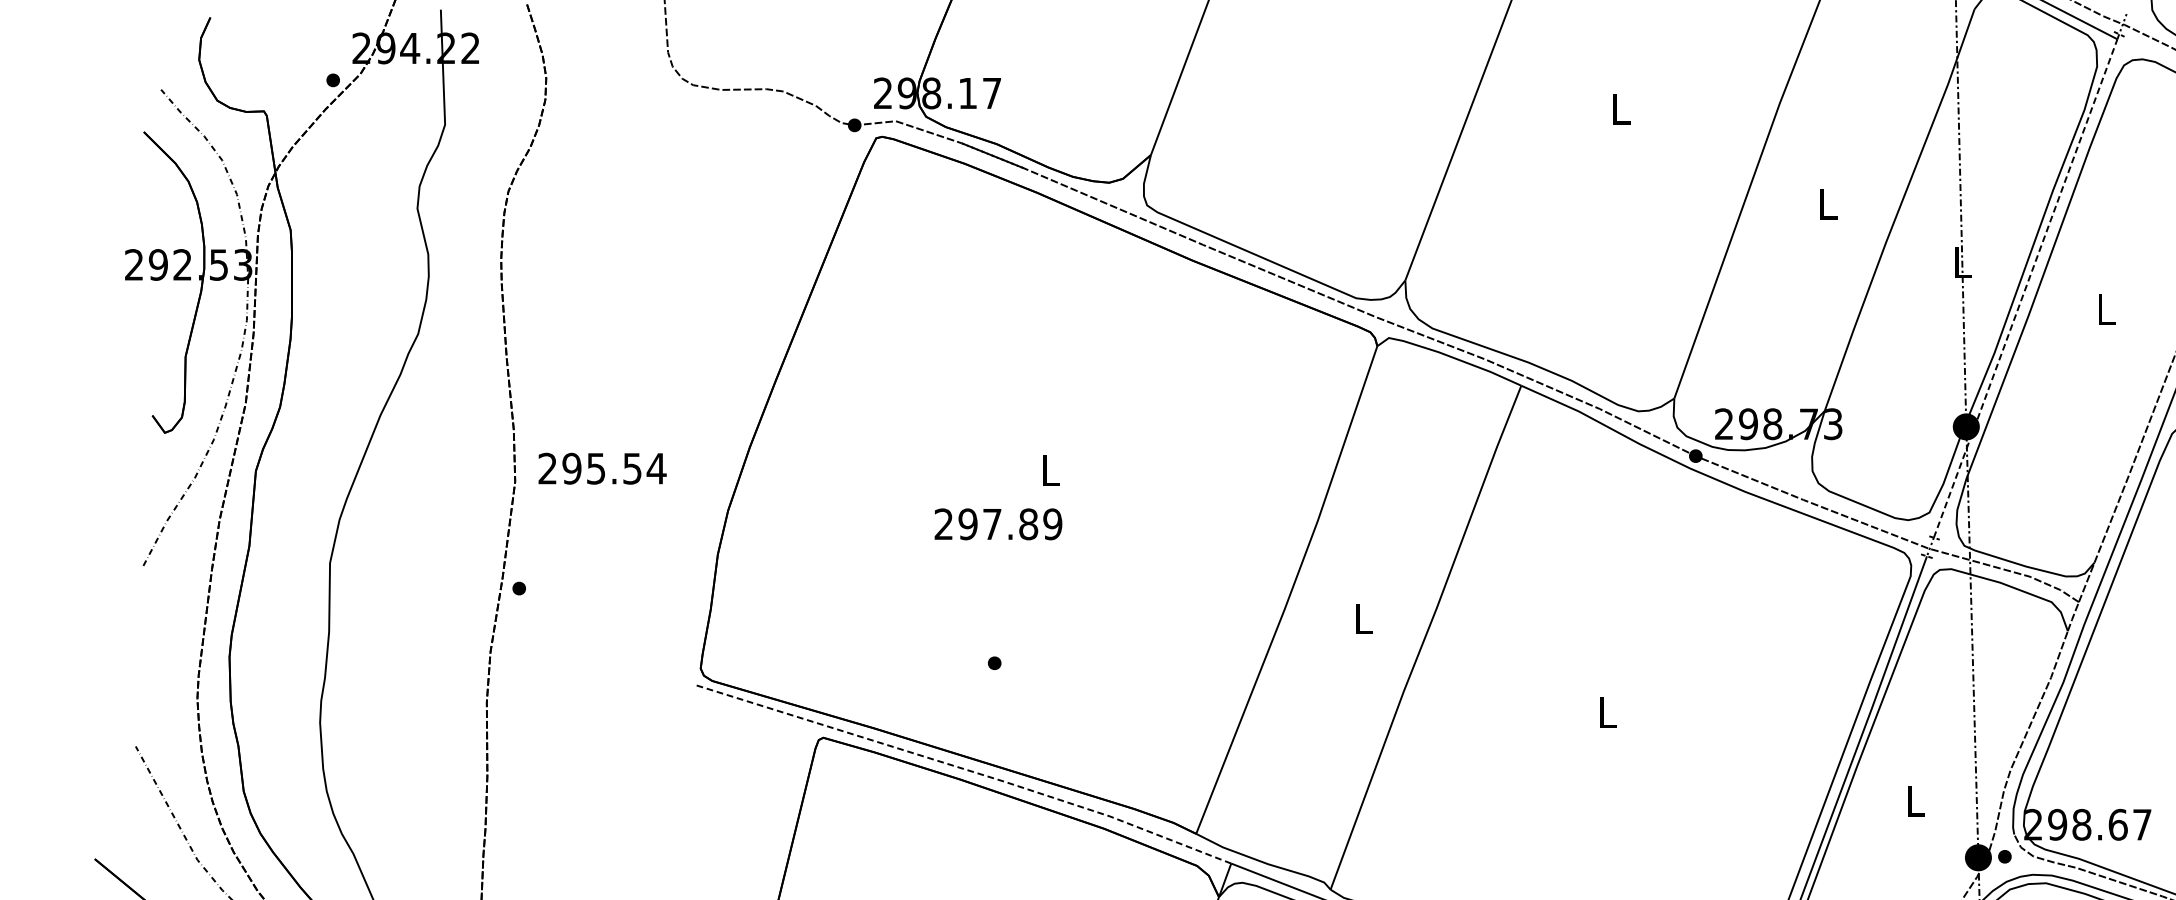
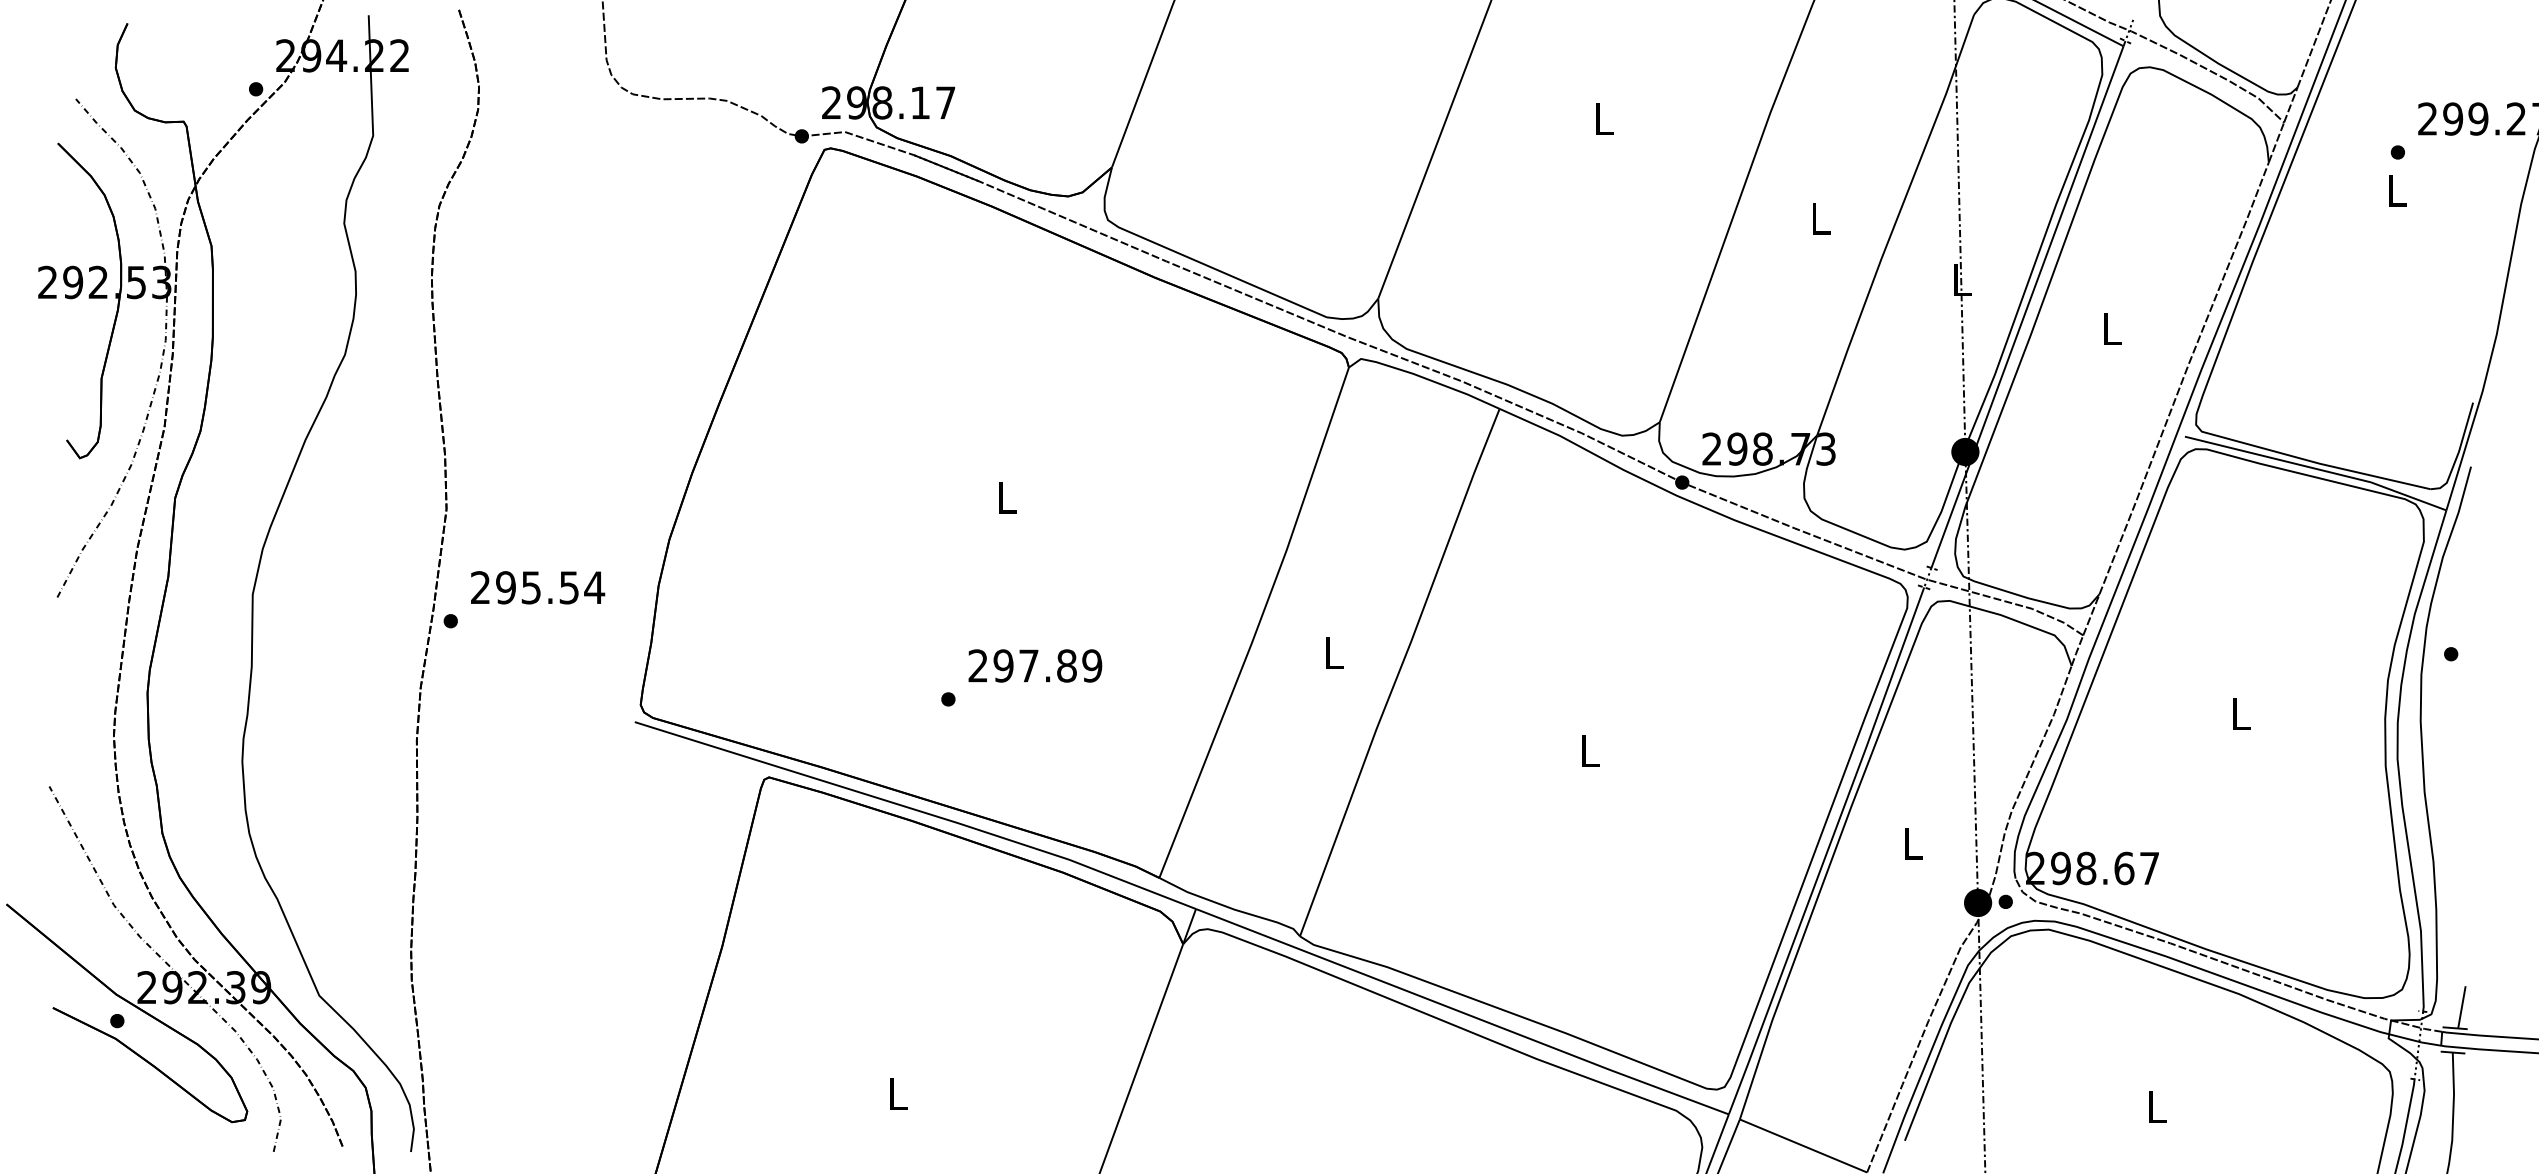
line: (2025, 287) -> (2027, 306), dashed -> solid
text: (603, 468) -> (538, 587), moved
text: (998, 523) -> (1035, 665), moved
line: (966, 769) -> (918, 810), dashed -> solid

